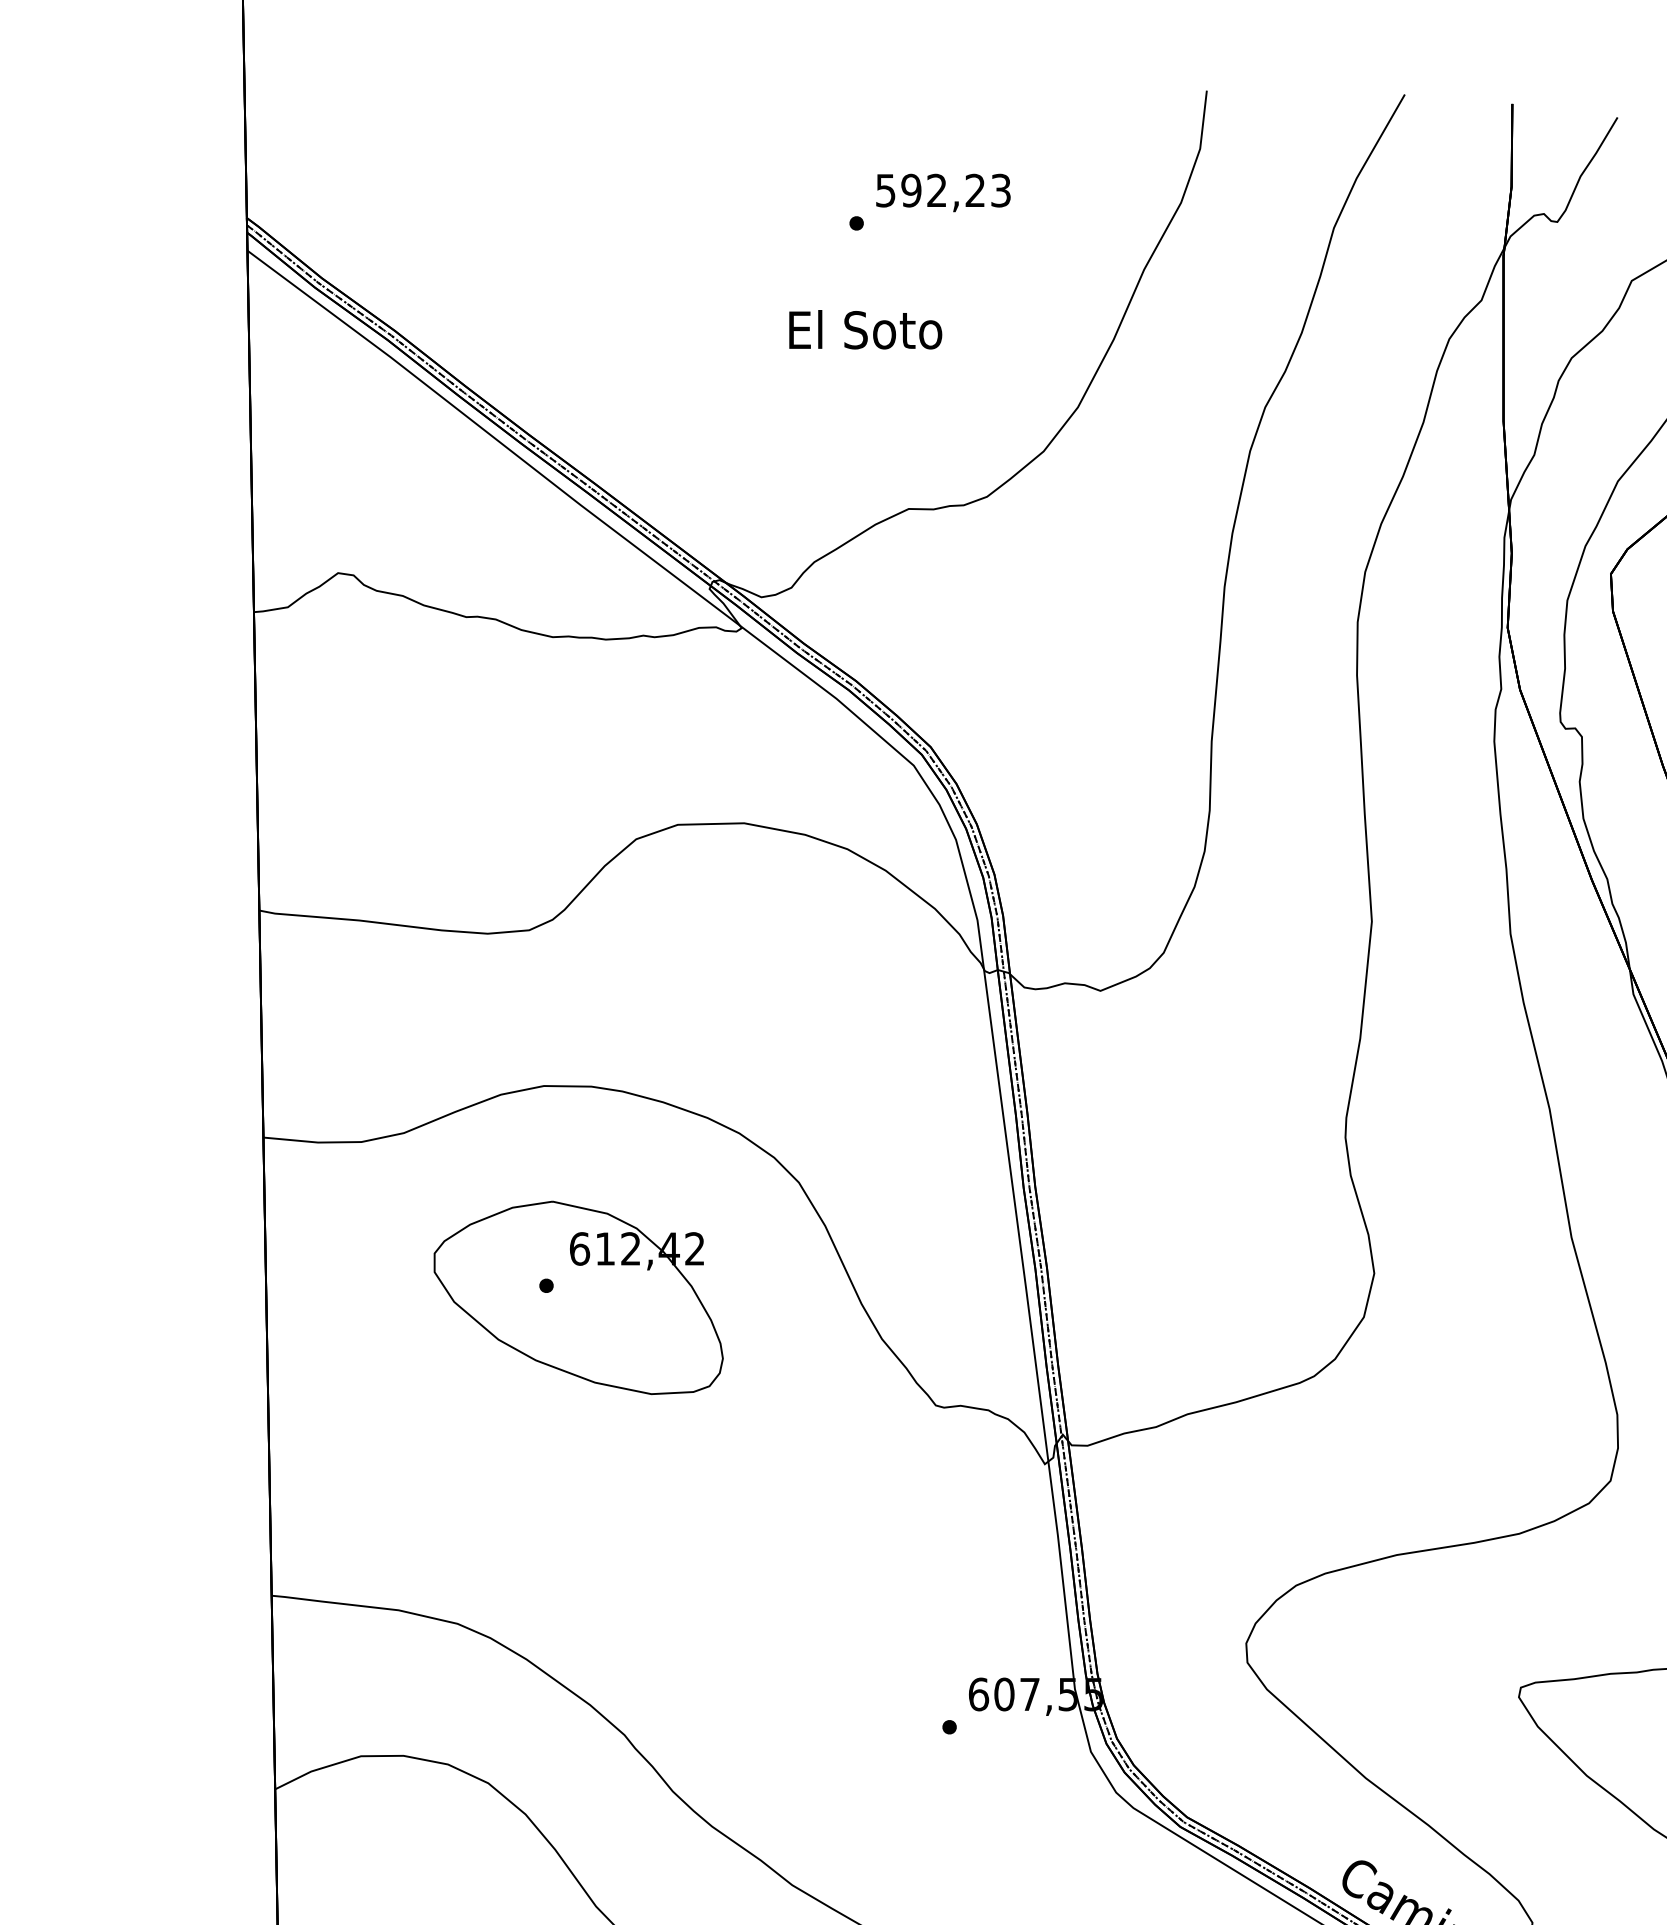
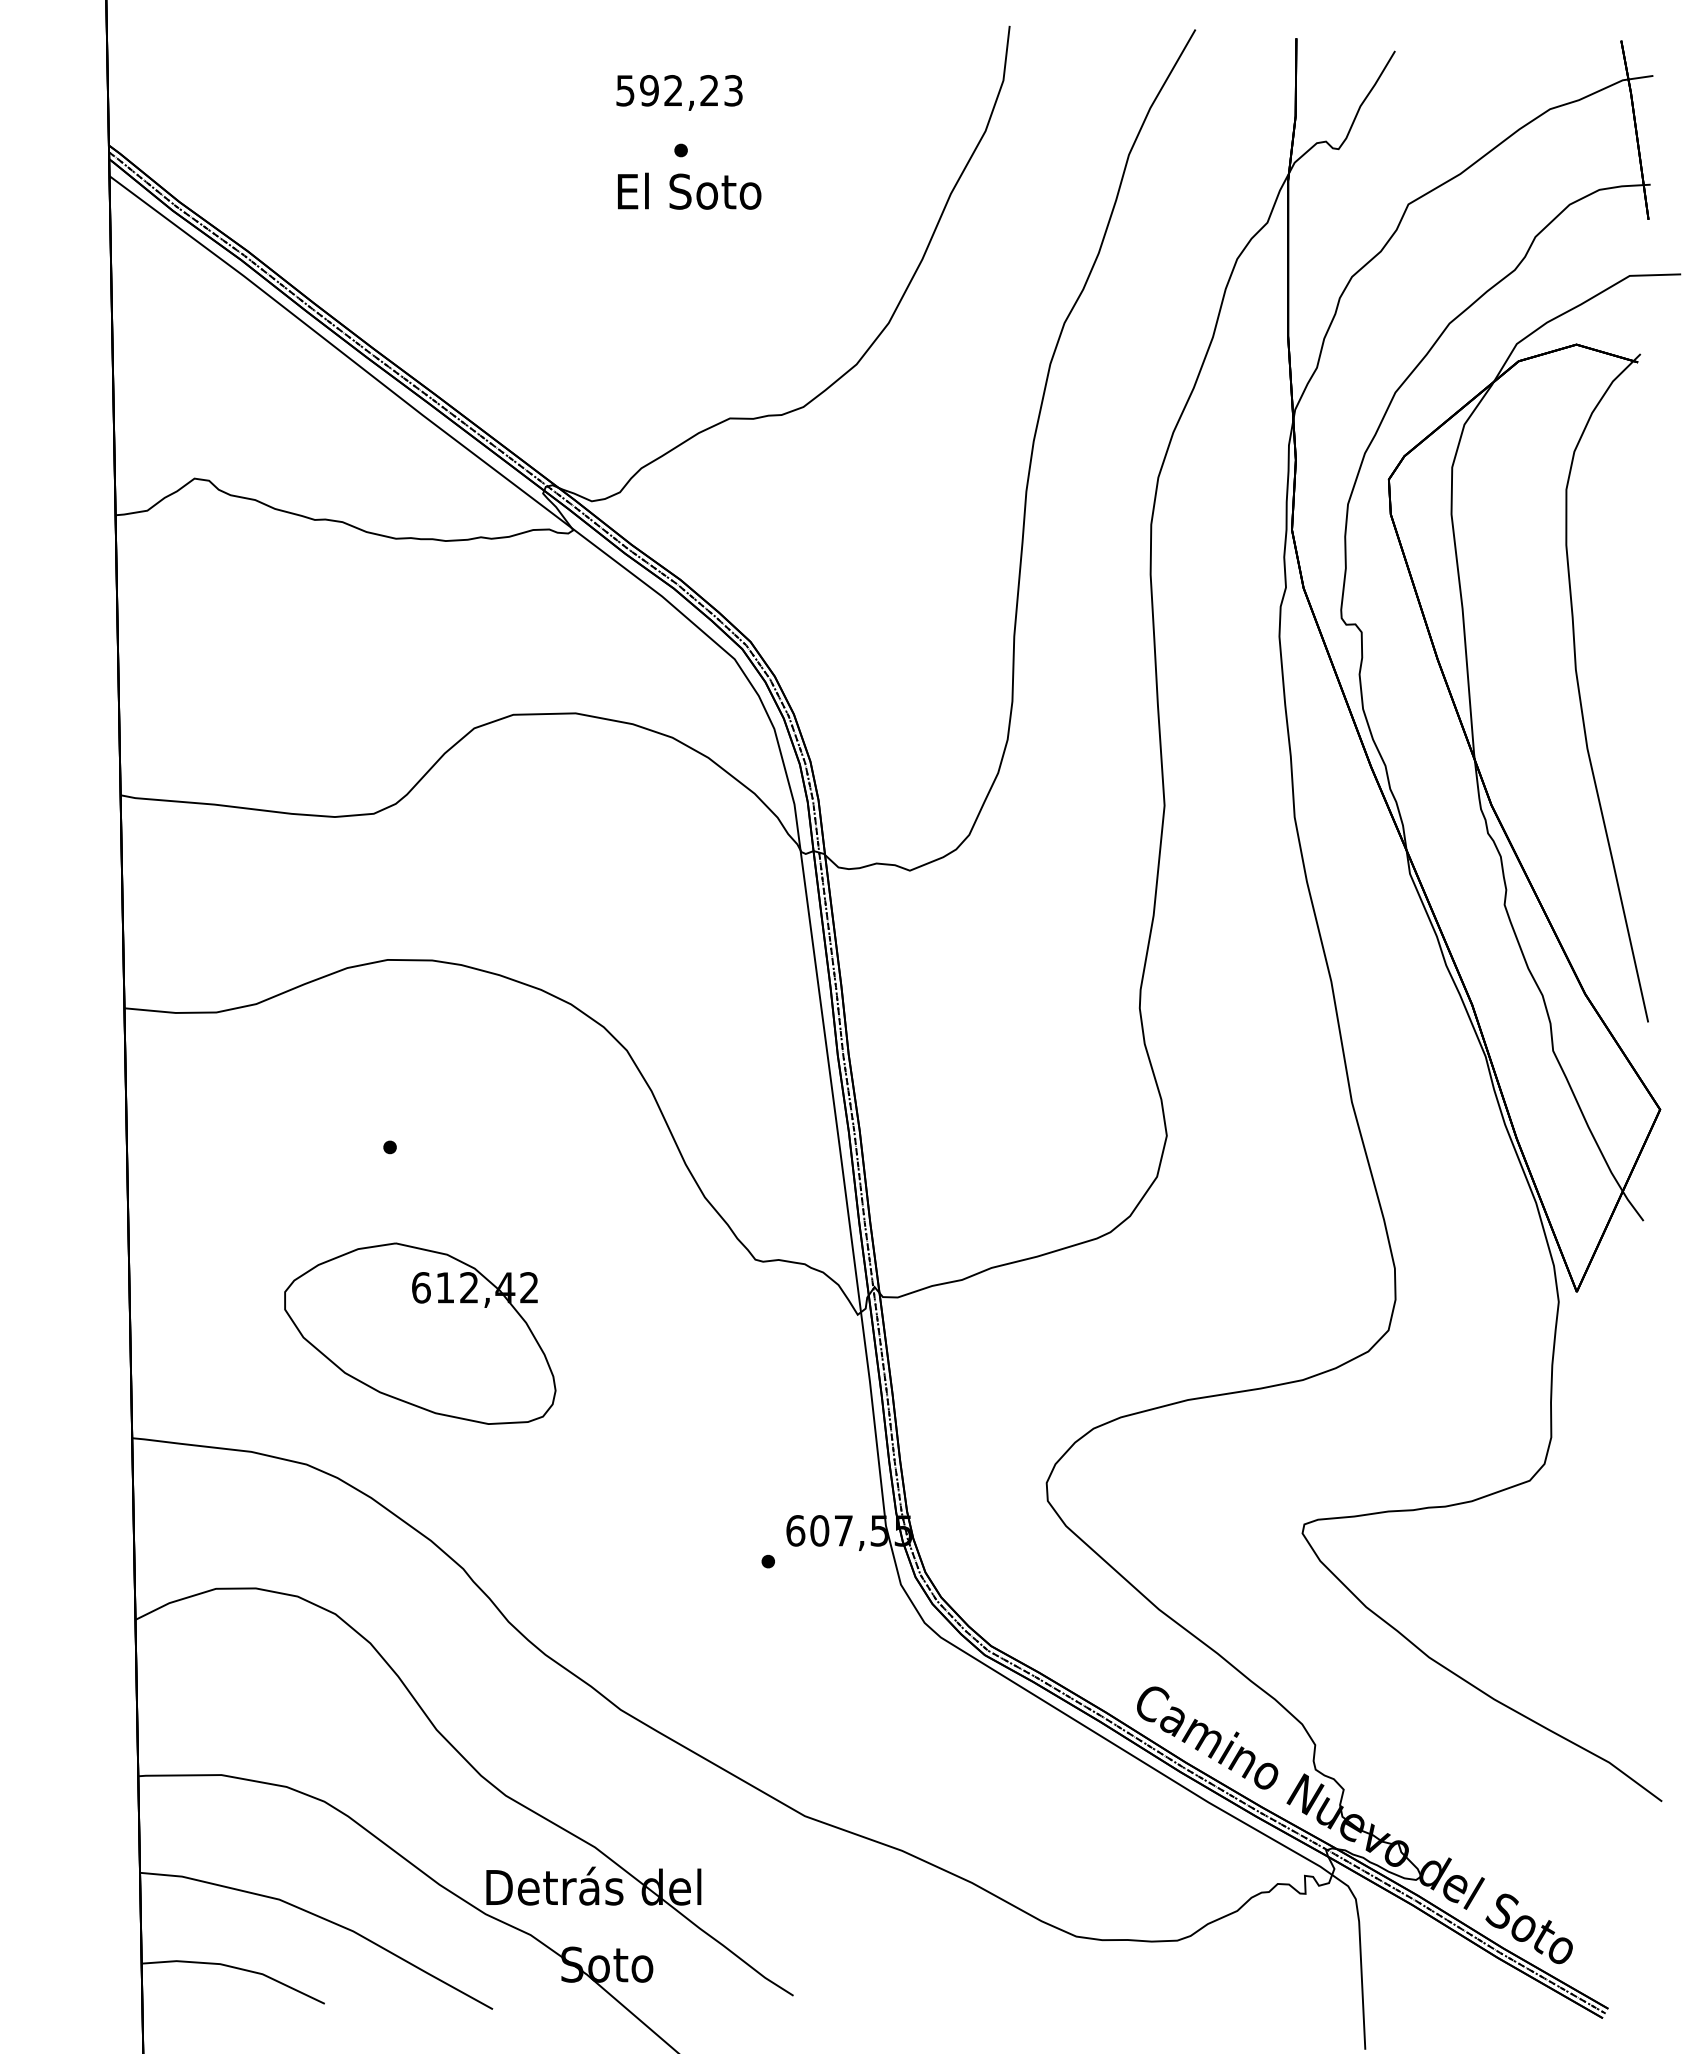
text: (943, 192) -> (679, 92), moved
text: (865, 328) -> (689, 190), moved
part: (578, 1297) -> (420, 1333), moved

